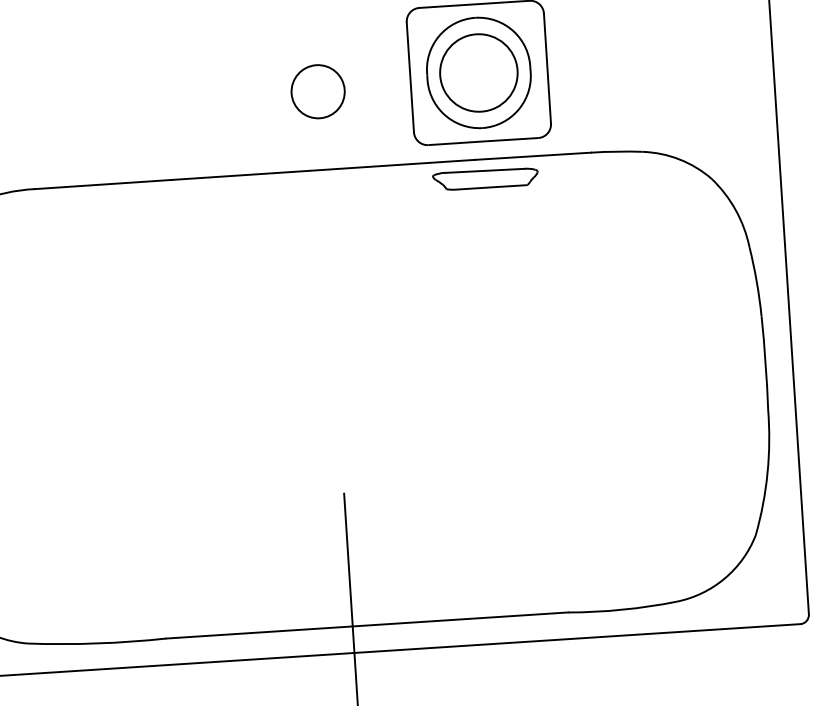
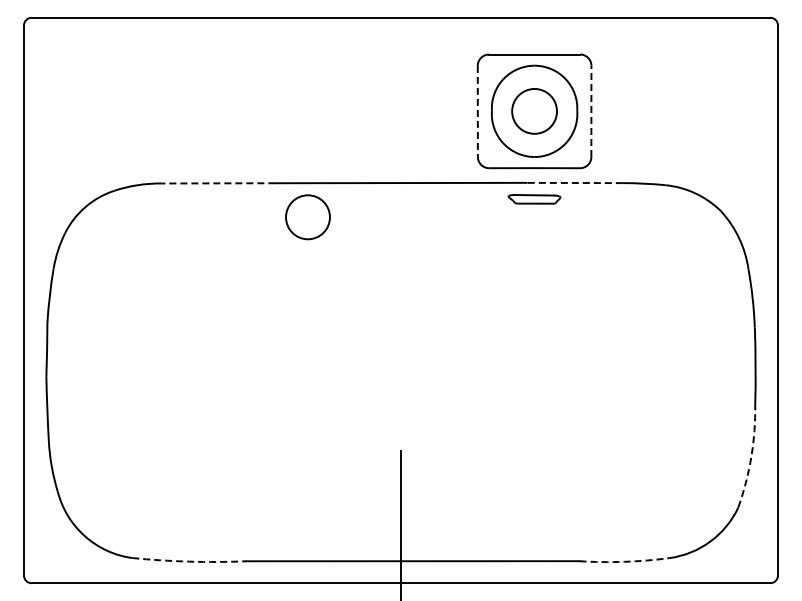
line: (547, 68) -> (591, 111), solid -> dashed
circle: (478, 73) -> (534, 111), size x0.7
line: (409, 77) -> (477, 111), solid -> dashed
circle: (317, 92) -> (307, 217), moved
line: (532, 155) -> (574, 182), solid -> dashed
part: (485, 179) -> (534, 199), size x0.6
line: (102, 184) -> (218, 183), solid -> dashed
arc: (767, 472) -> (751, 456), solid -> dashed
arc: (622, 609) -> (624, 561), solid -> dashed
arc: (97, 643) -> (189, 561), solid -> dashed

